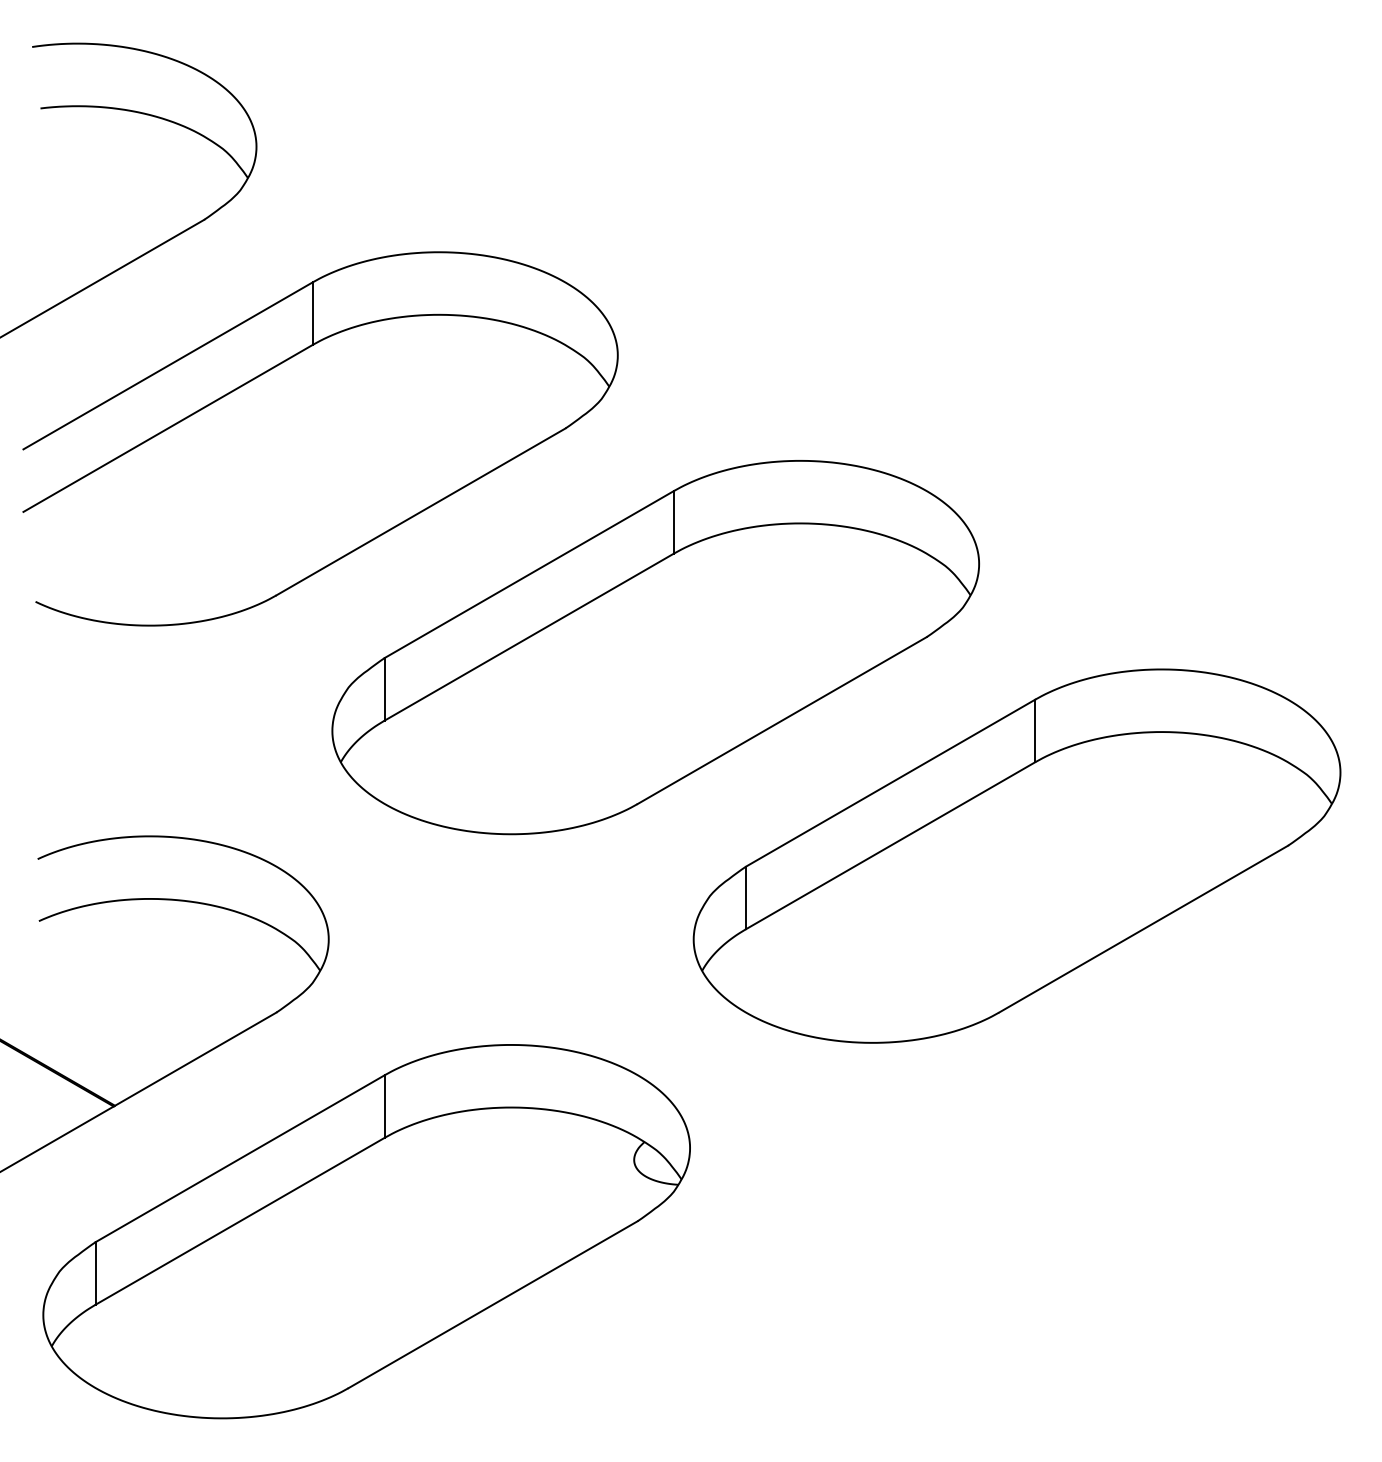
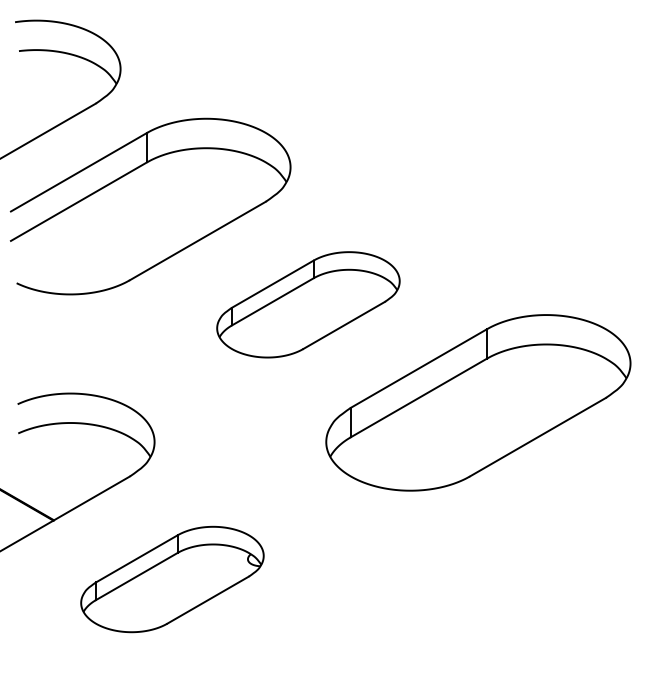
part: (655, 647) -> (308, 304), size x0.6
part: (366, 1231) -> (172, 579), size x0.6

